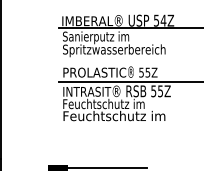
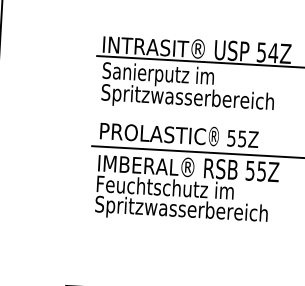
text: (89, 21) -> (148, 47), IMBERAL -> INTRASIT
text: (88, 91) -> (140, 165), INTRASIT -> IMBERAL
text: (114, 116) -> (182, 209), Feuchtschutz im -> Spritzwasserbereich

